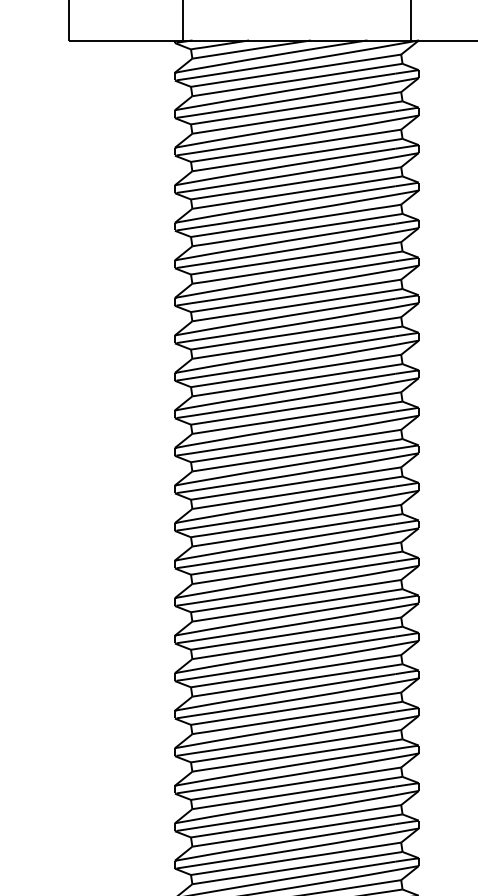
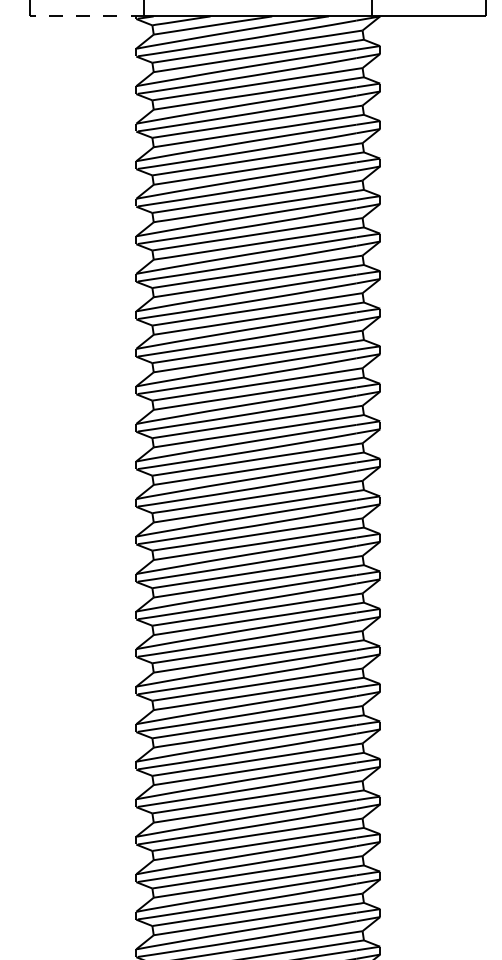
line: (125, 40) -> (86, 16), solid -> dashed

